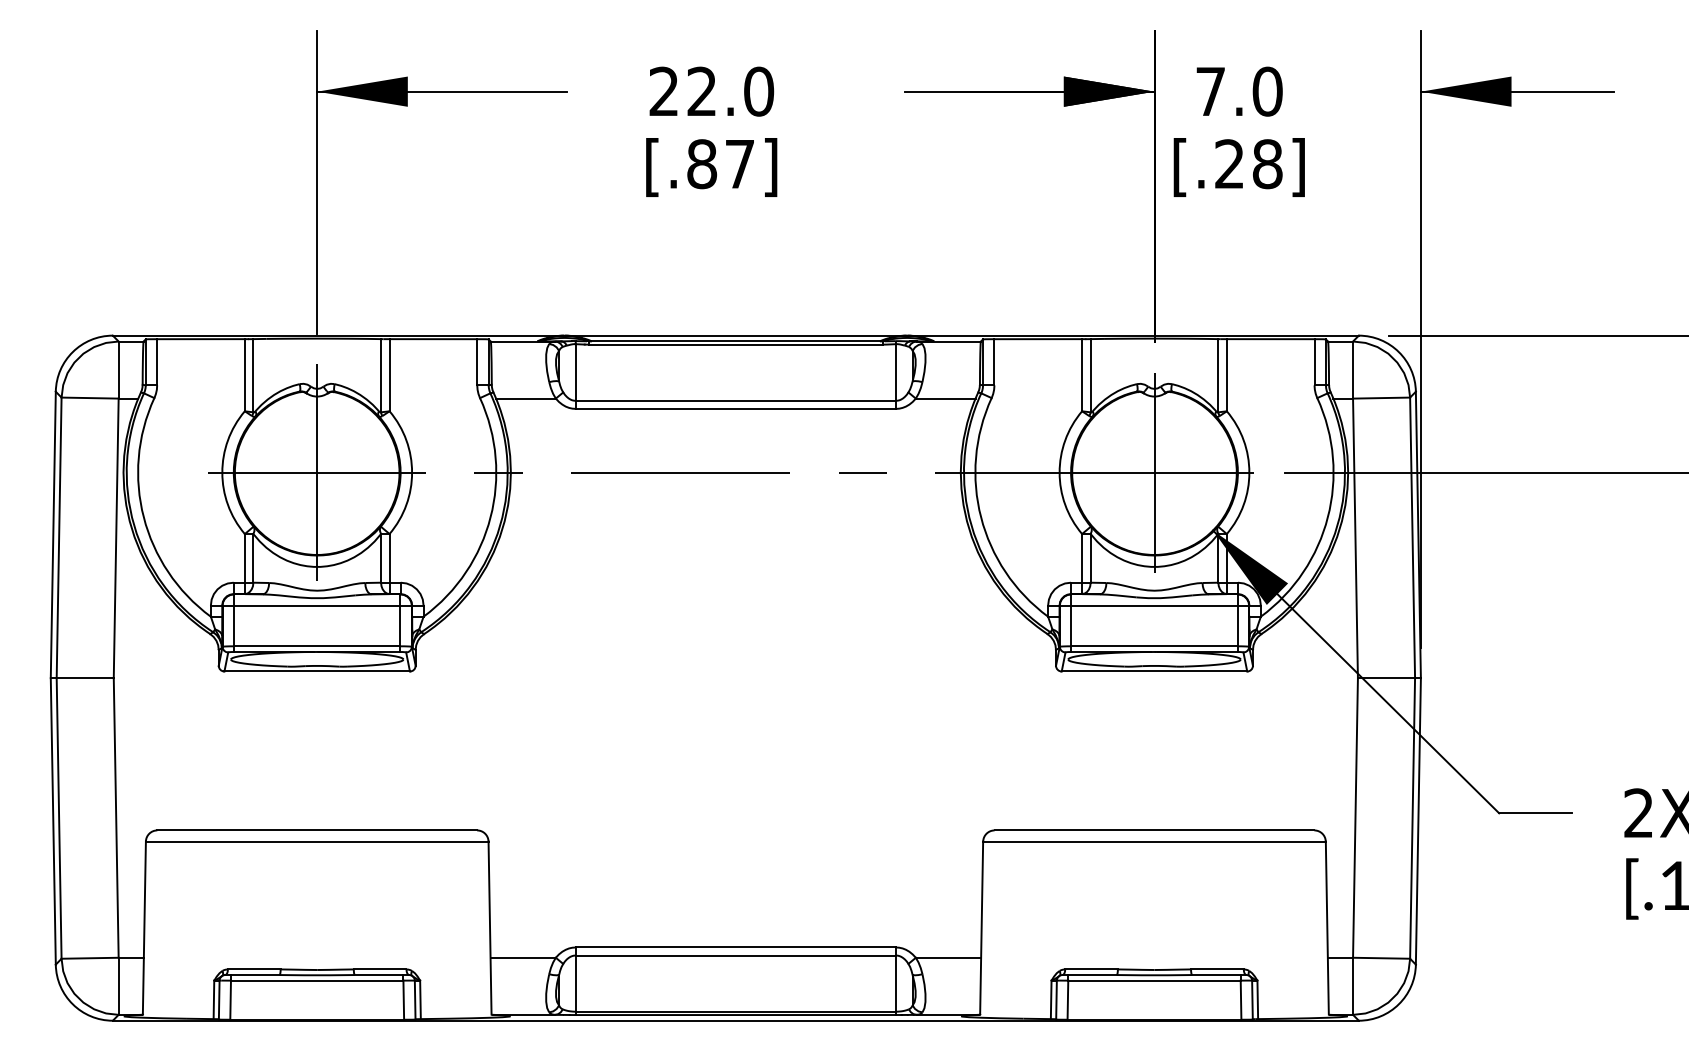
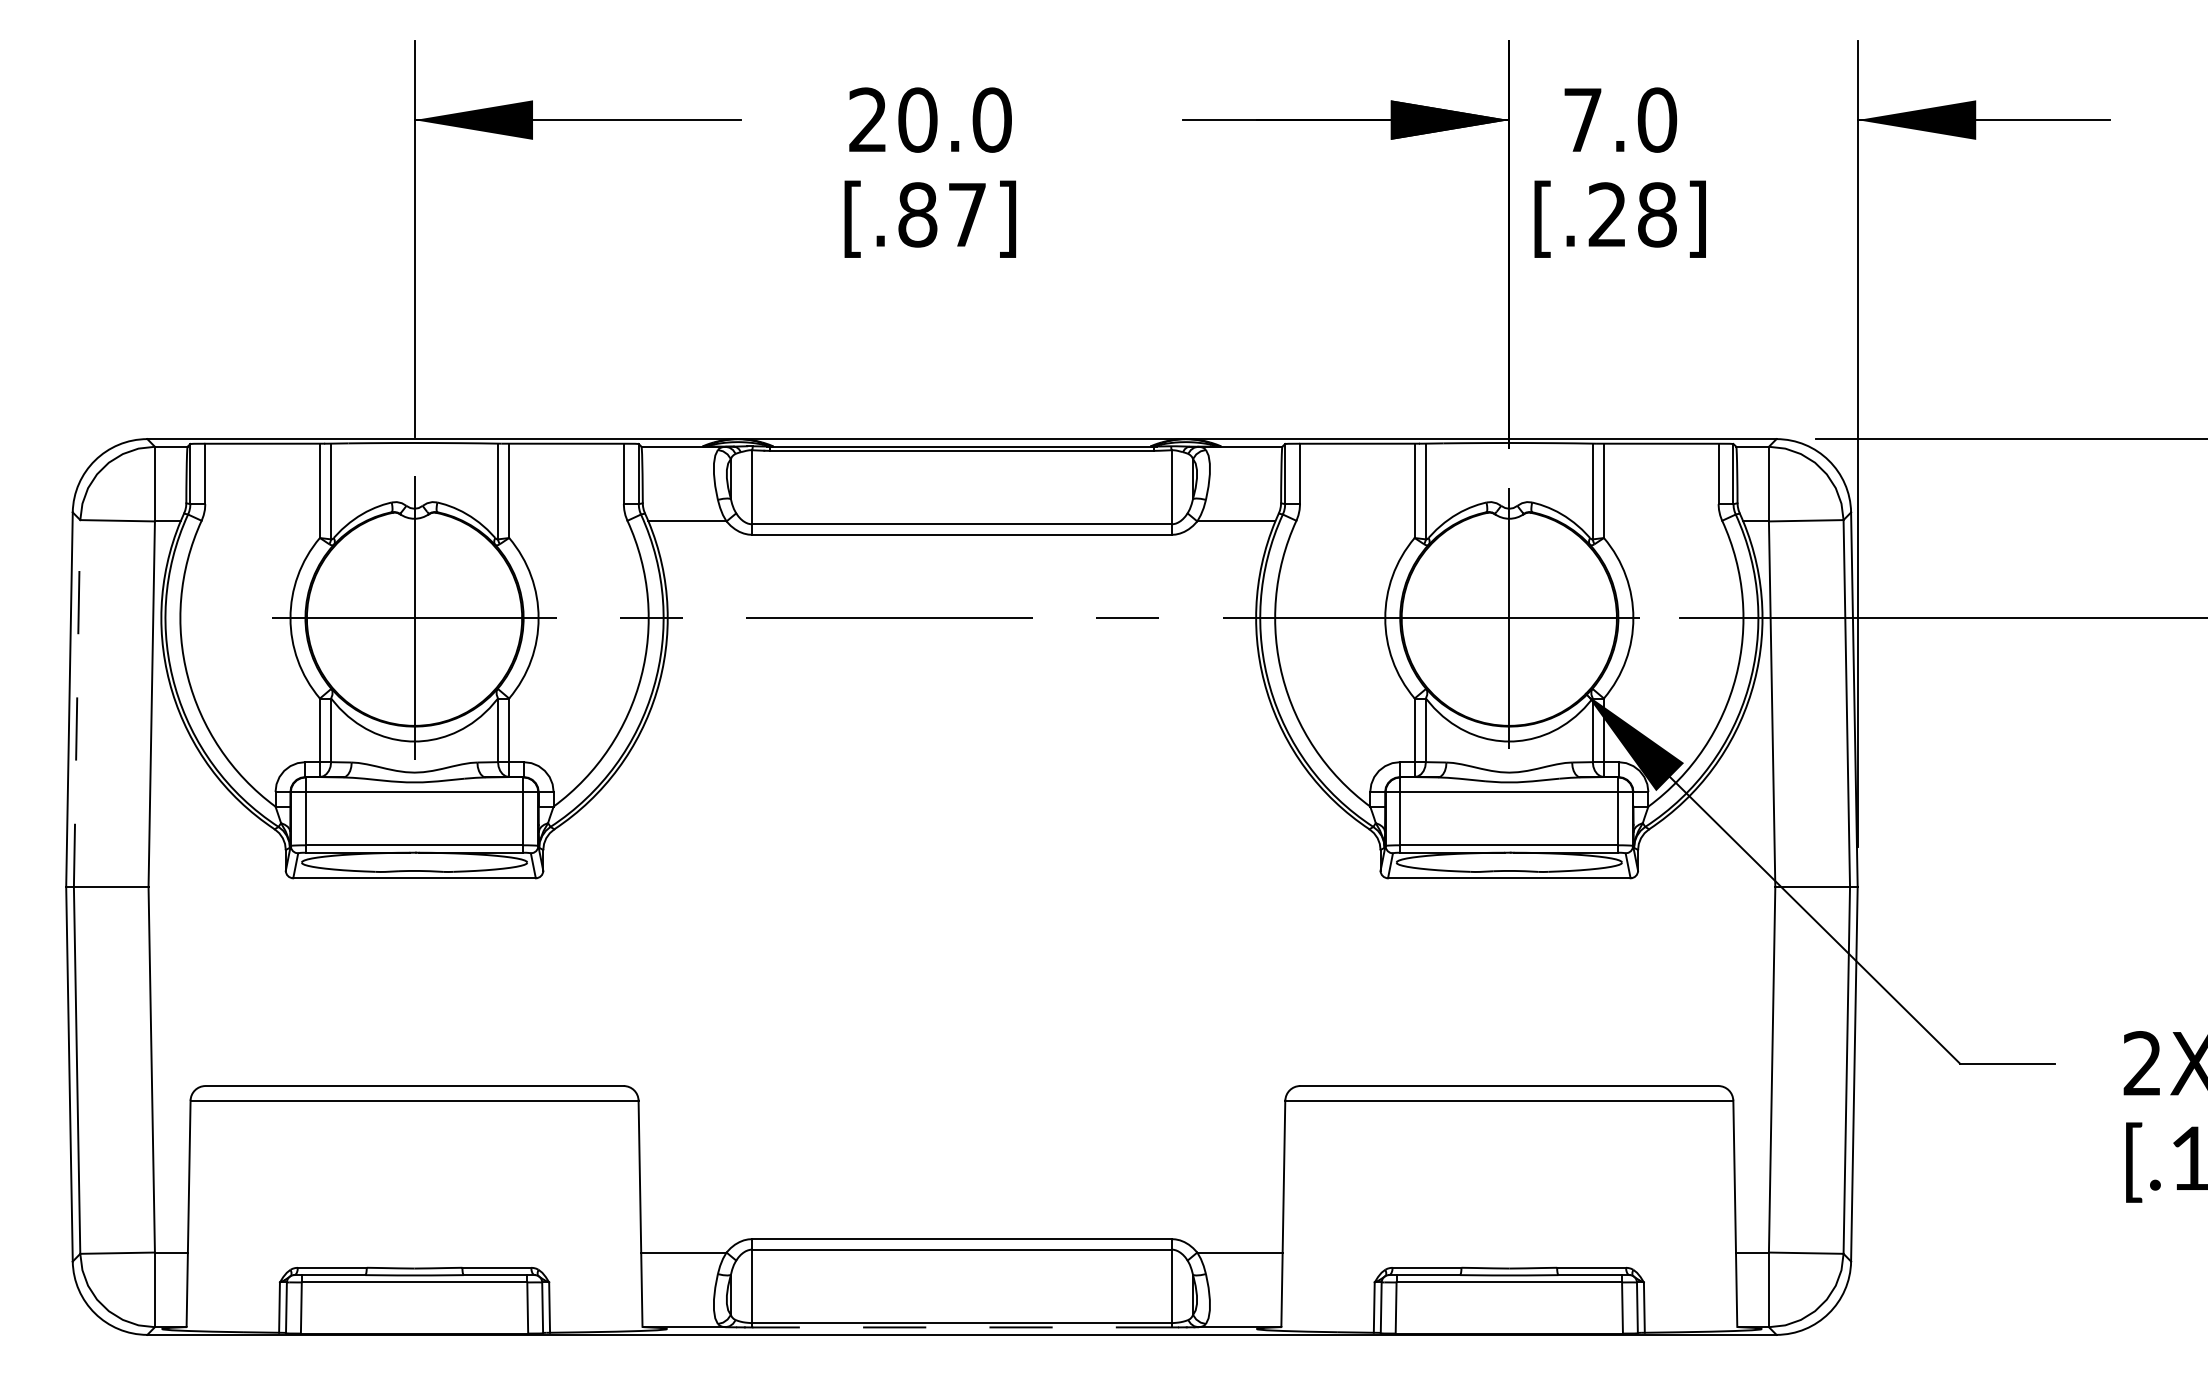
text: (701, 91) -> (917, 119), 22.0 -> 20.0
line: (59, 537) -> (77, 703), solid -> dashed
line: (738, 1015) -> (965, 1327), solid -> dashed

